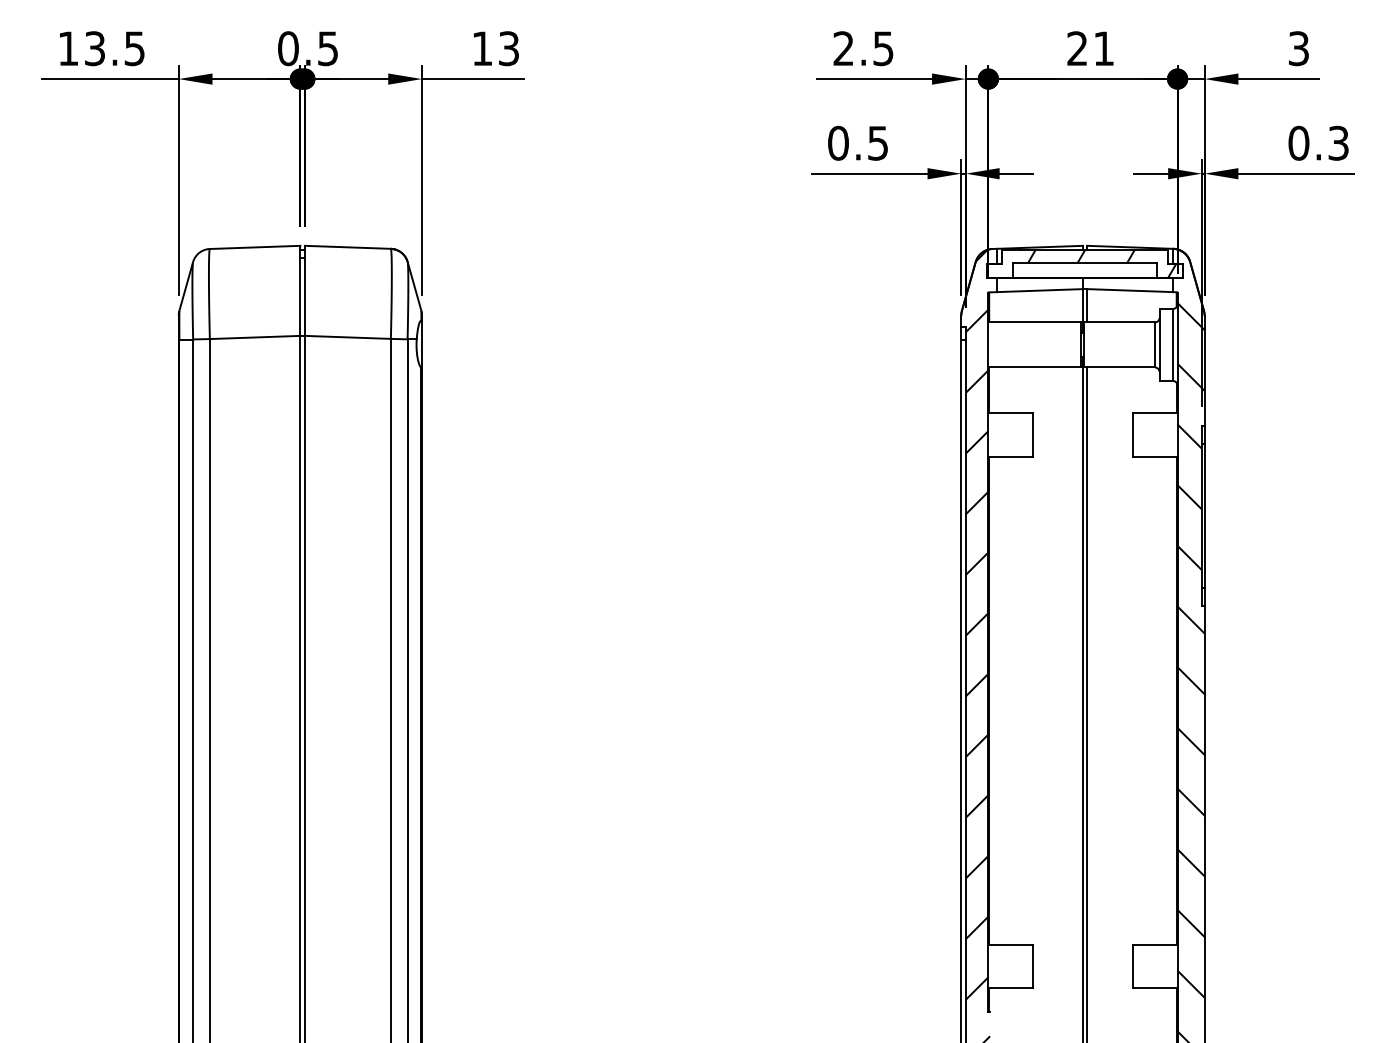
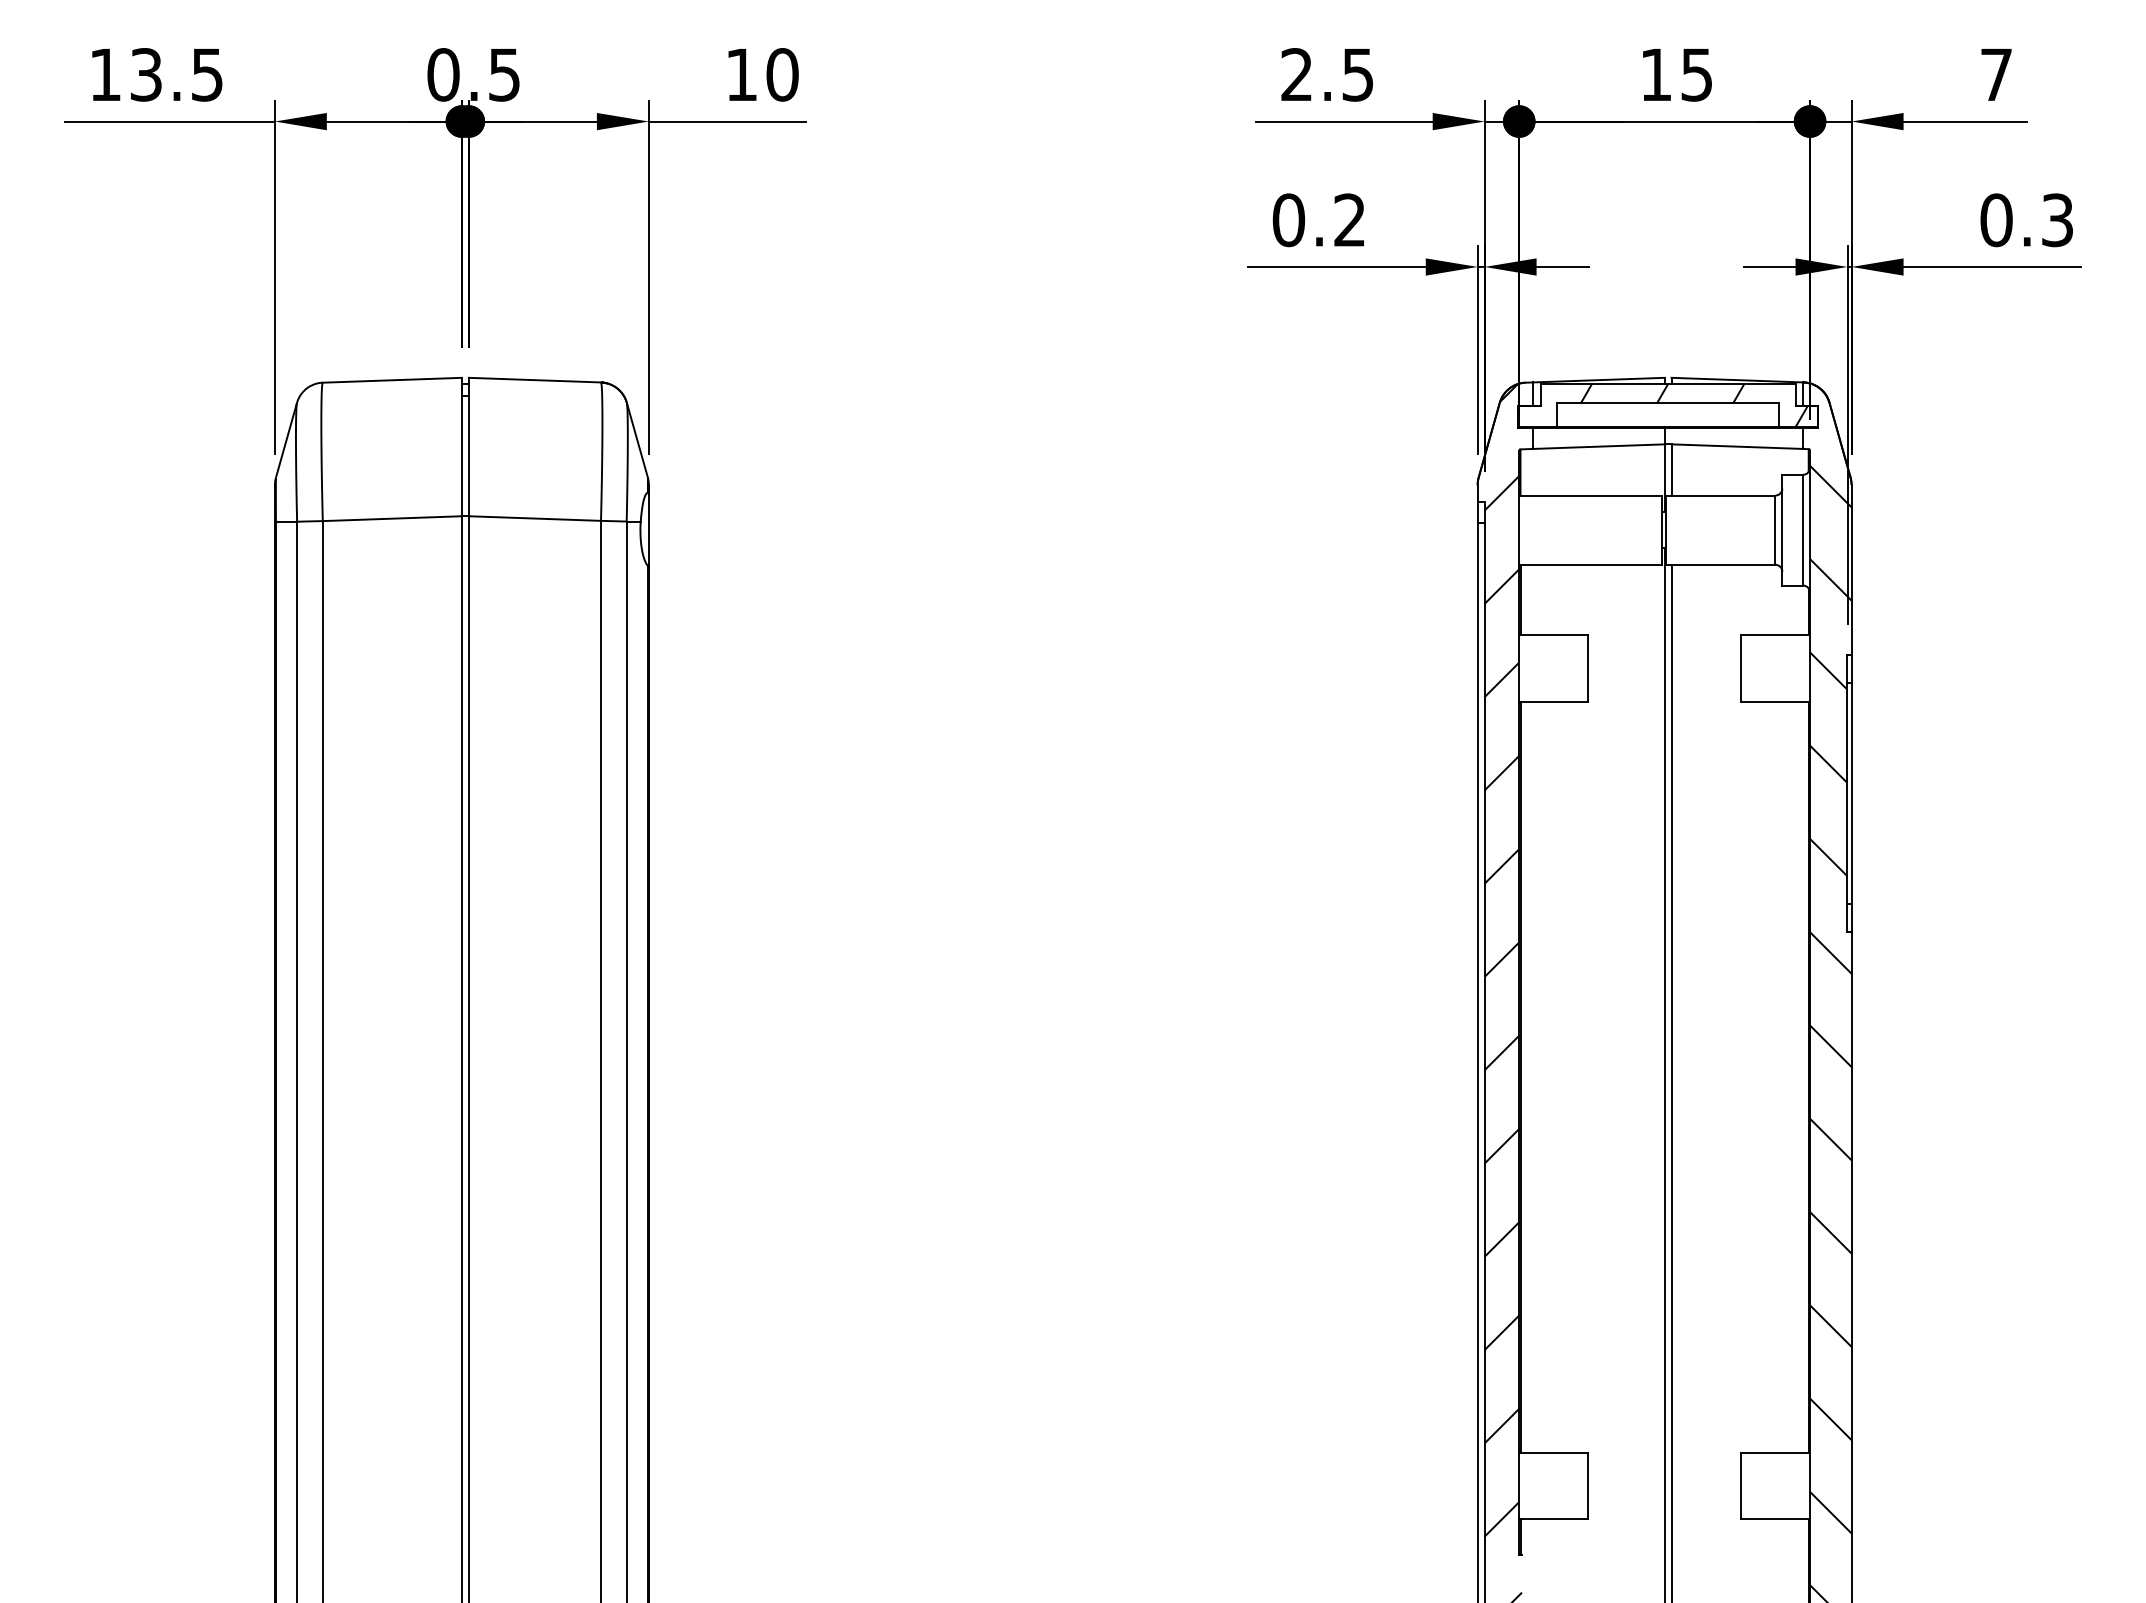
text: (508, 48) -> (781, 74), 13 -> 10
text: (1090, 48) -> (1676, 74), 21 -> 15
text: (1298, 48) -> (1995, 74), 3 -> 7
text: (877, 142) -> (1348, 219), 0.5 -> 0.2

